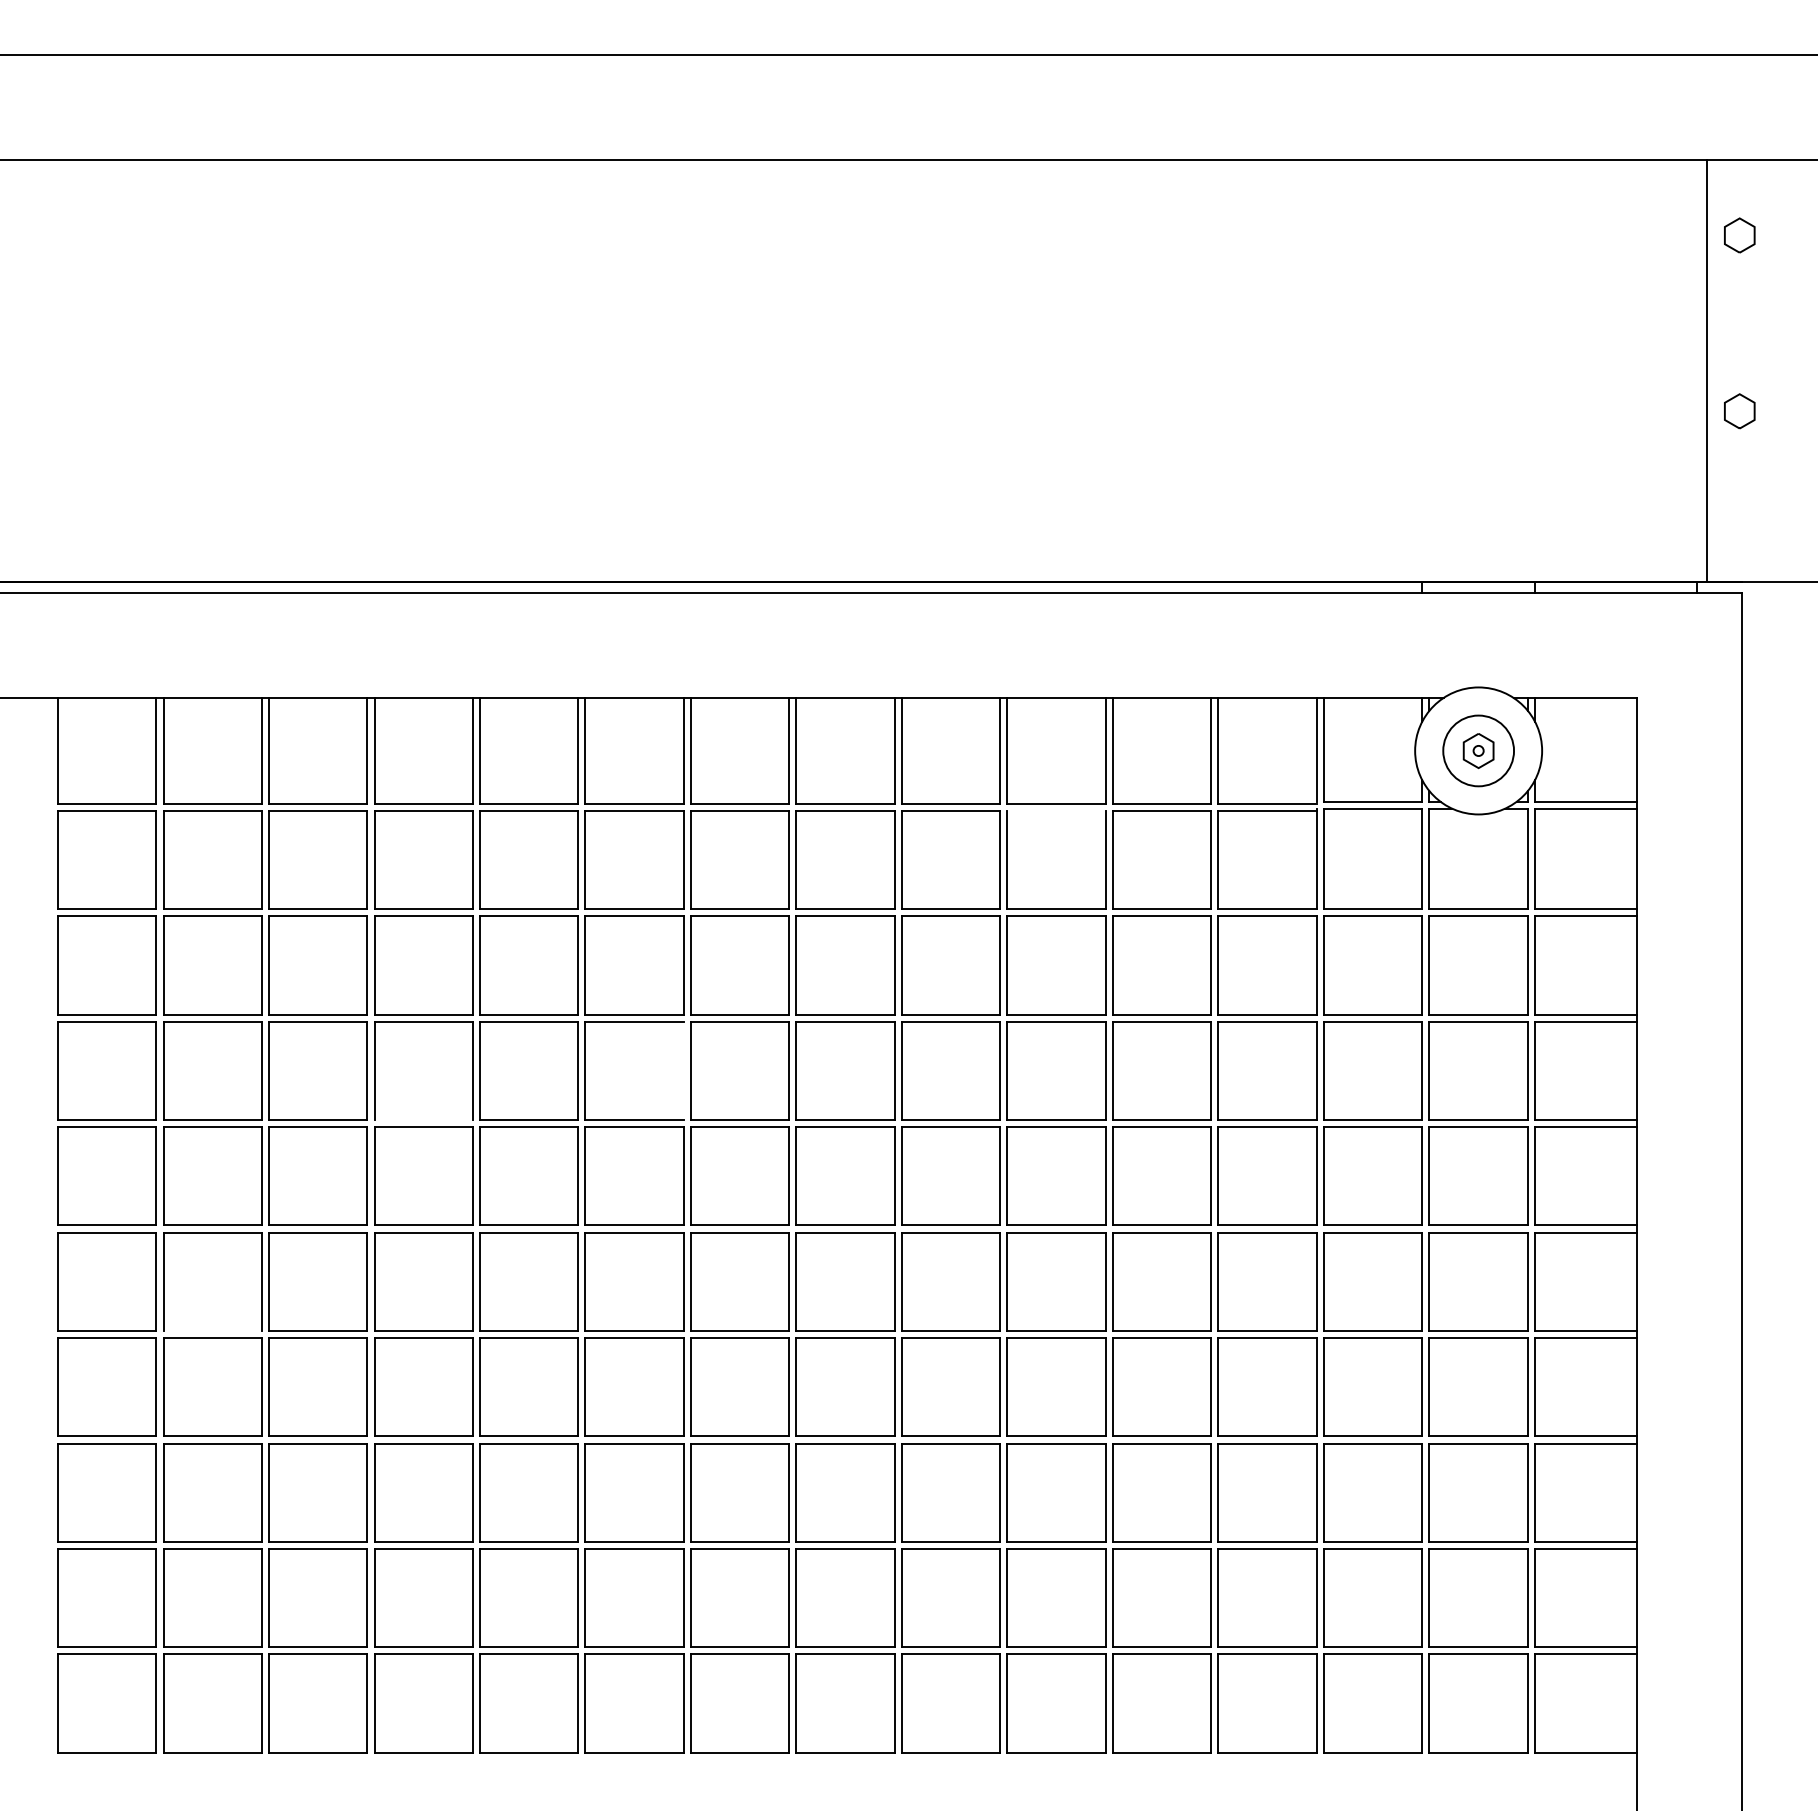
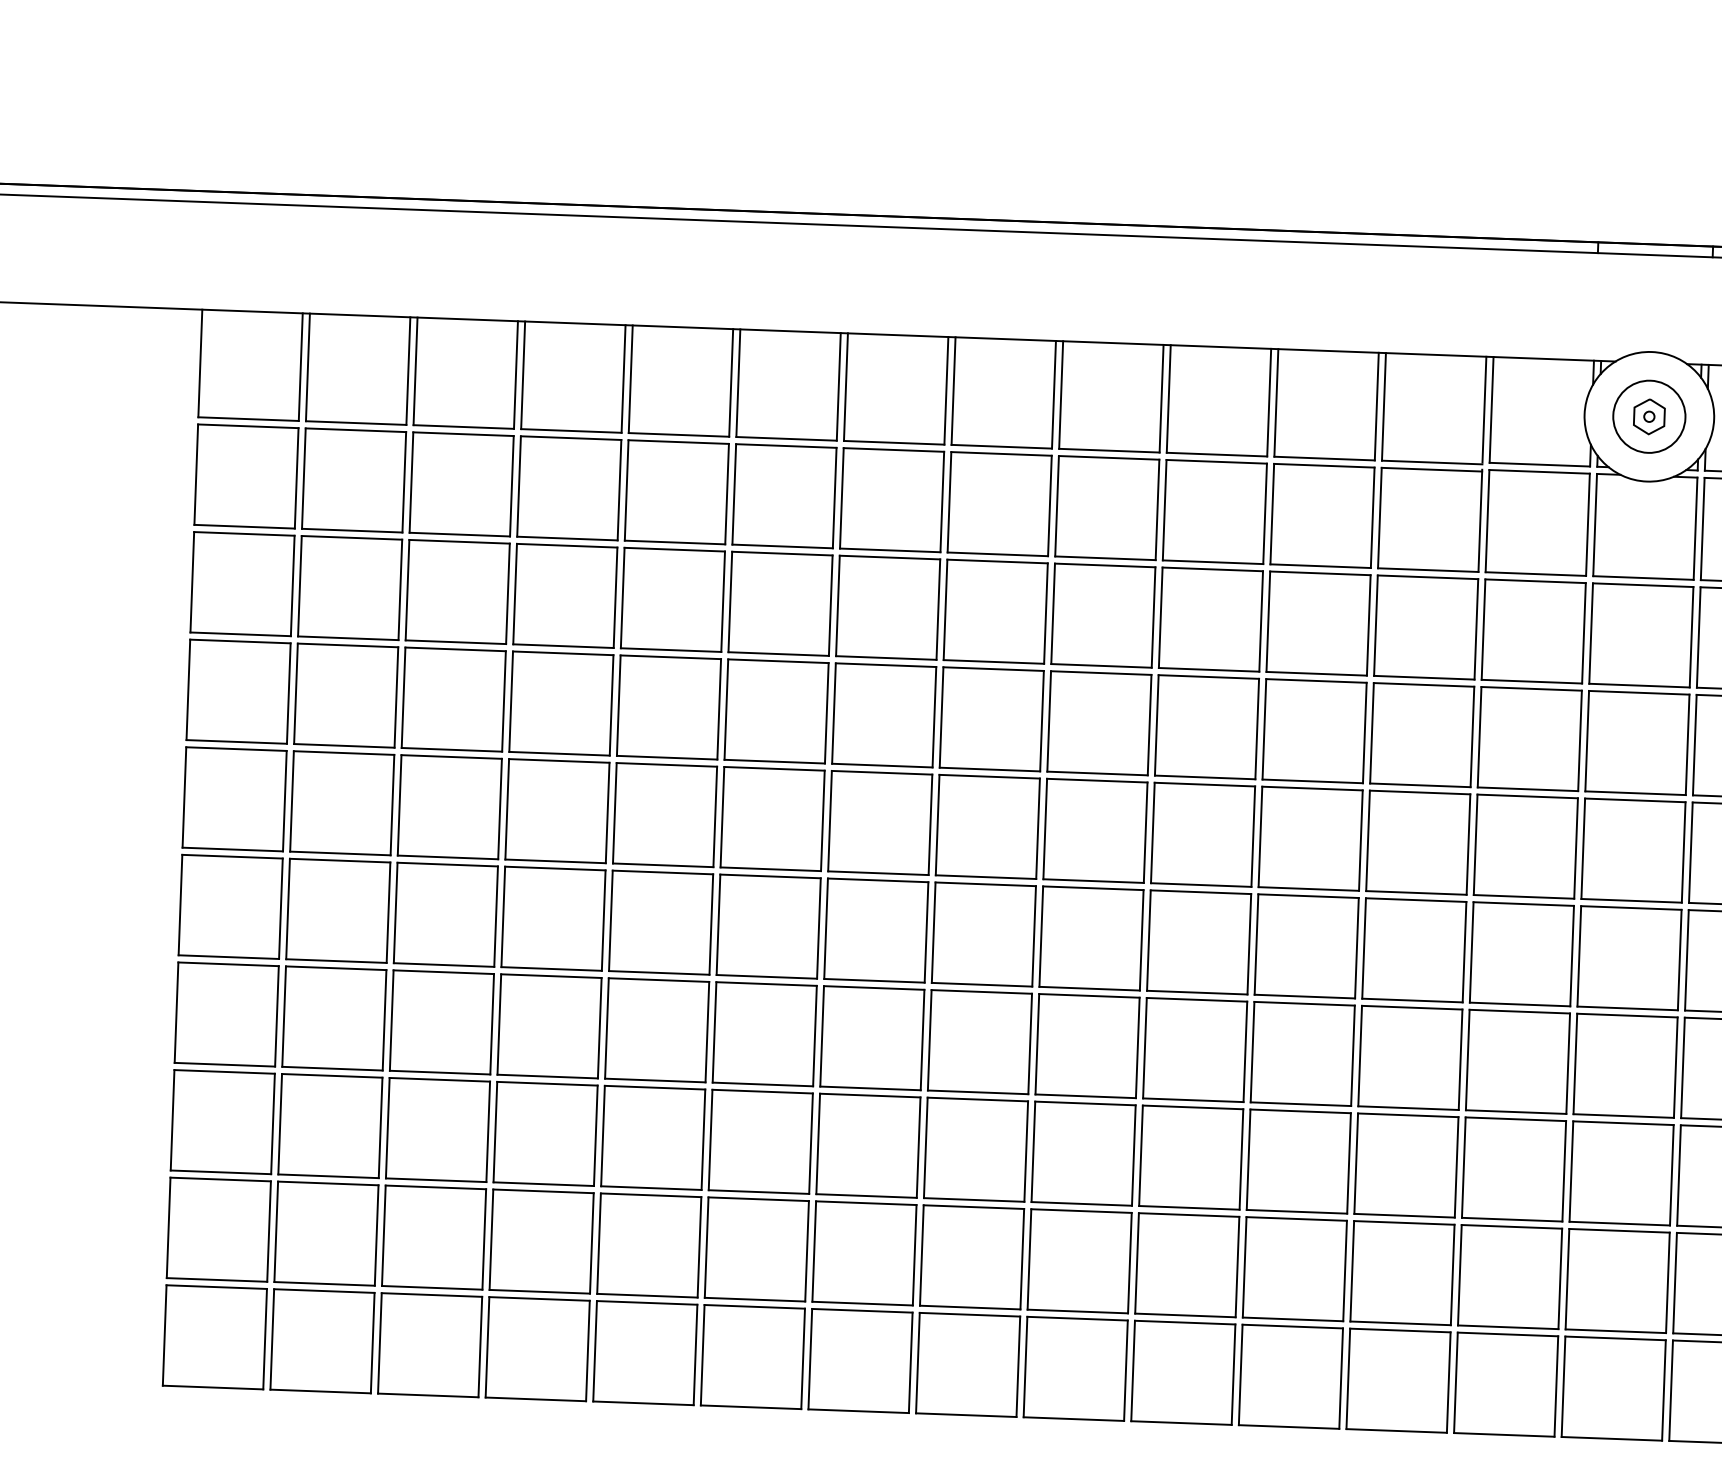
line: (1056, 810) -> (1216, 461), added
line: (683, 1070) -> (826, 712), added
line: (423, 1120) -> (559, 754), added
line: (212, 1330) -> (336, 960), added

